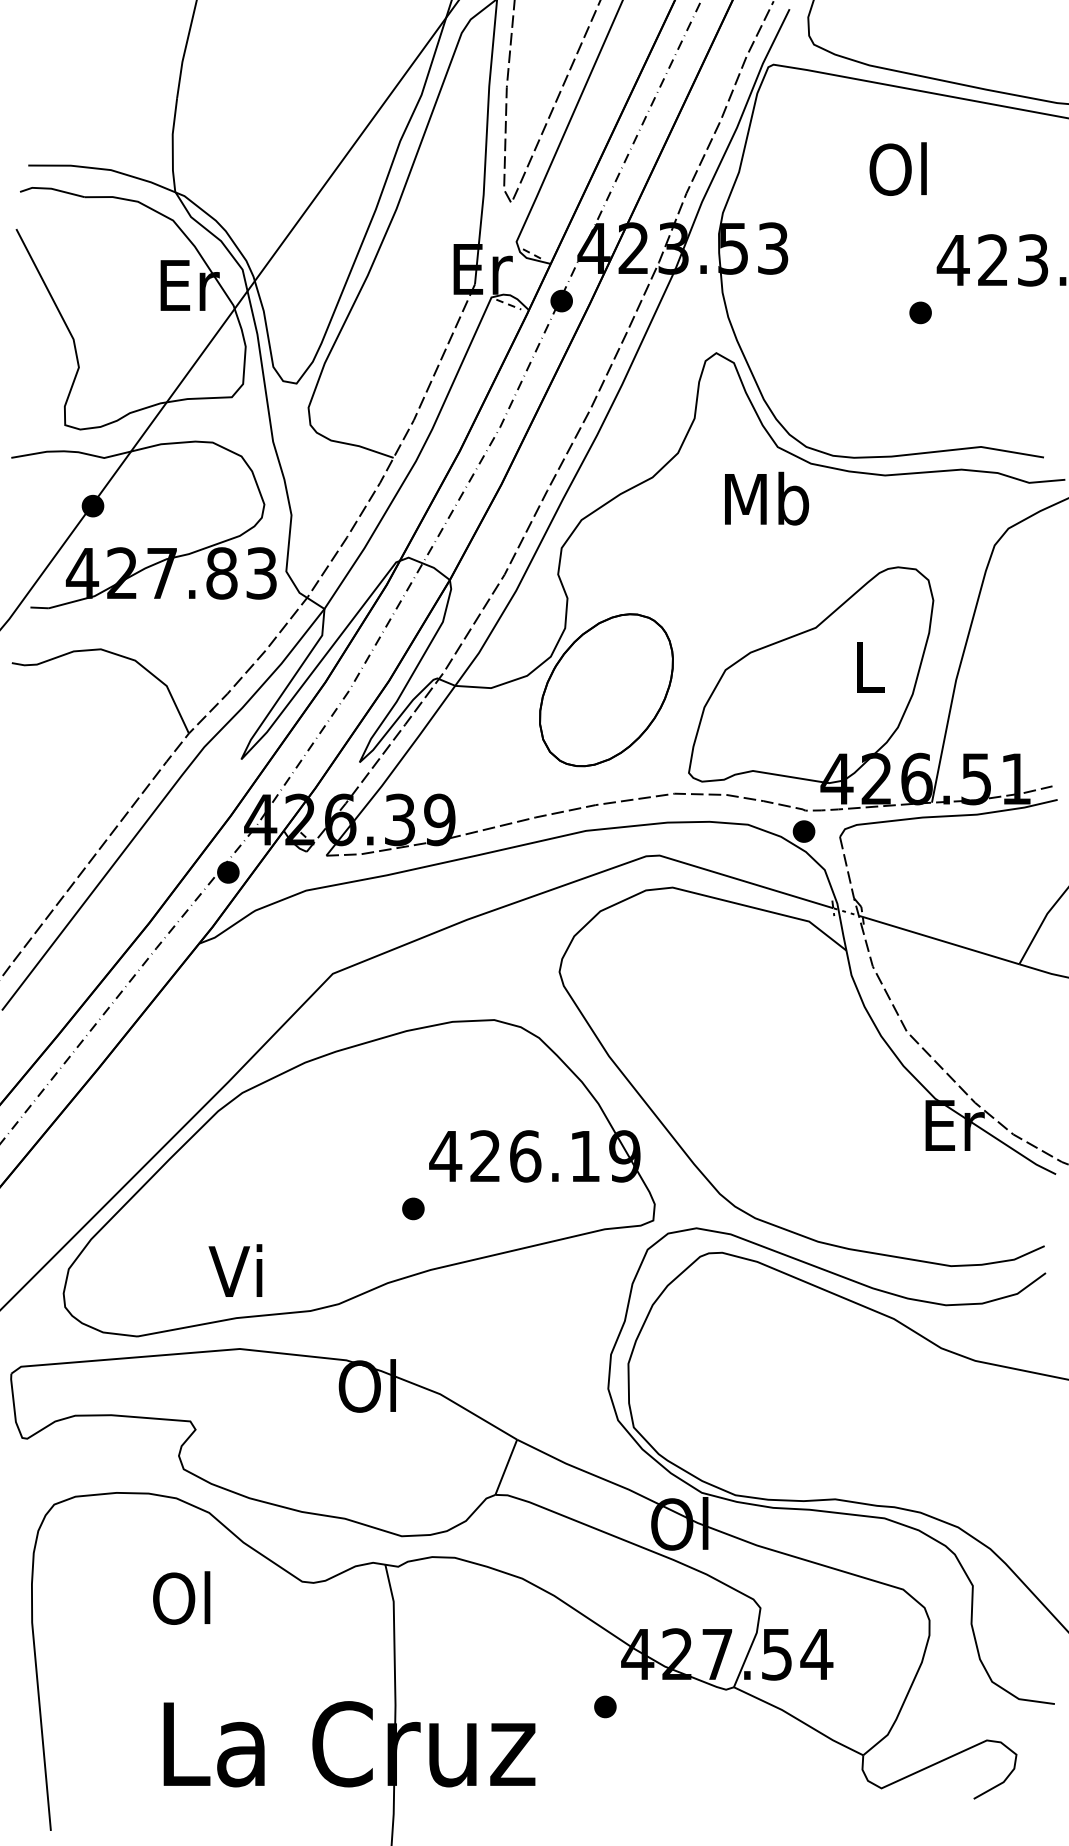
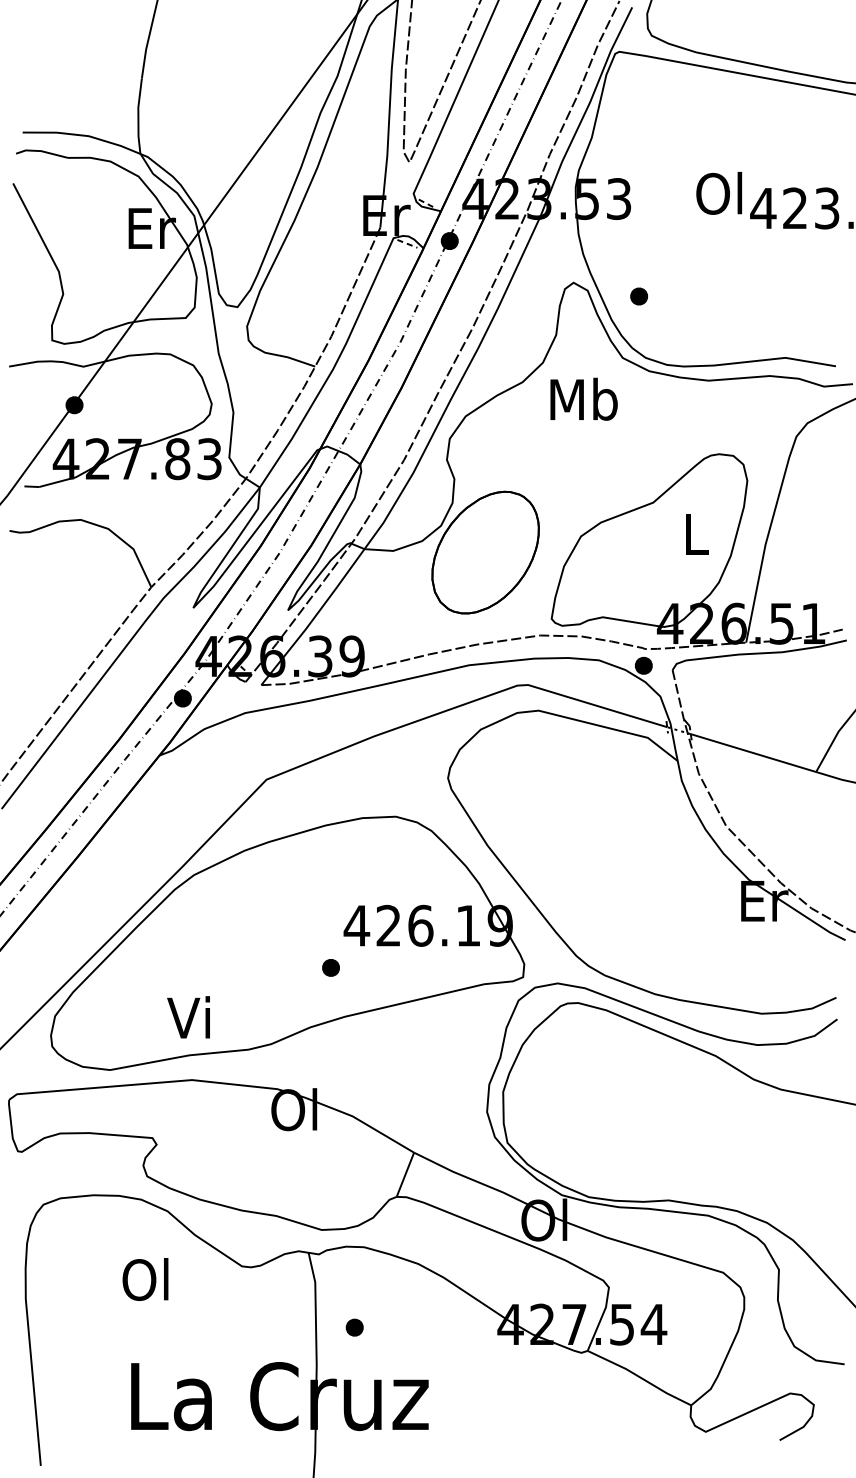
text: (898, 169) -> (719, 193), moved
part: (919, 312) -> (638, 296), moved
text: (766, 497) -> (583, 398), moved
part: (605, 1706) -> (354, 1327), moved

